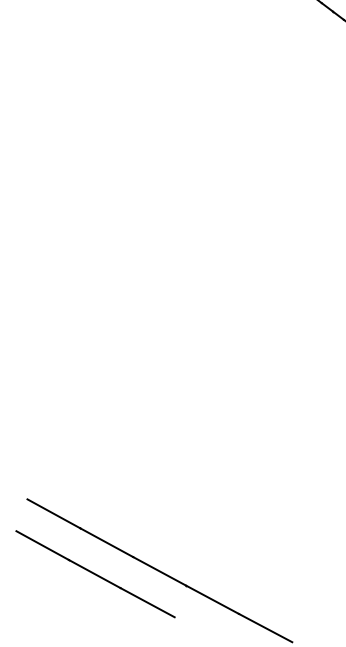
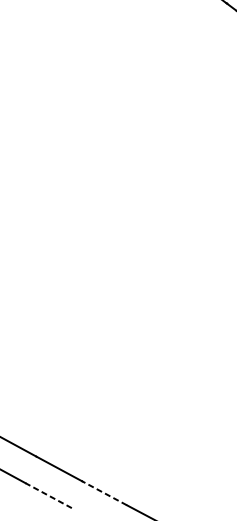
line: (212, 599) -> (104, 492), solid -> dashed
line: (147, 602) -> (48, 495), solid -> dashed

